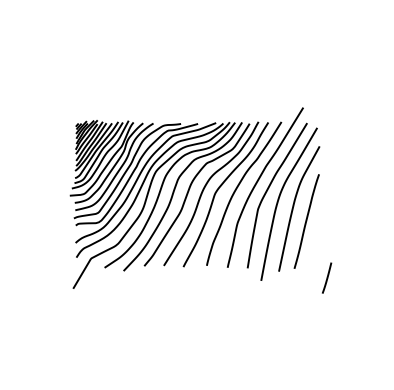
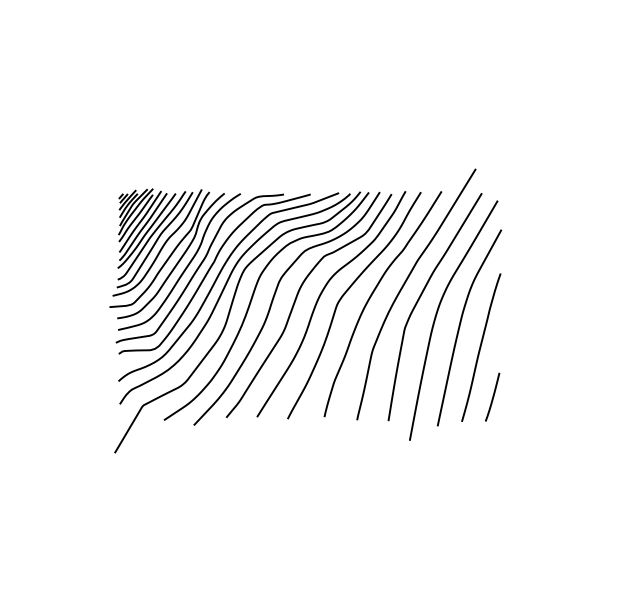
line: (327, 277) -> (493, 396), moved

